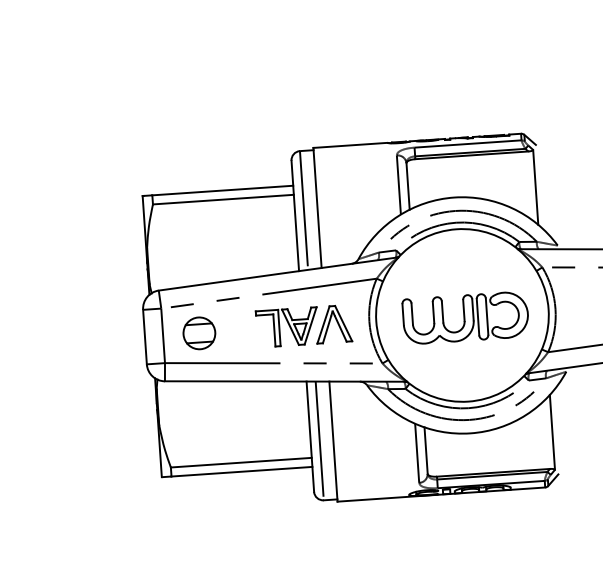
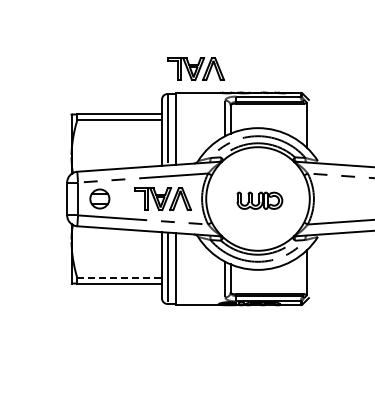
part: (343, 105) -> (195, 68), added
part: (465, 317) -> (259, 200), size x0.6
line: (242, 463) -> (120, 278), solid -> dashed

